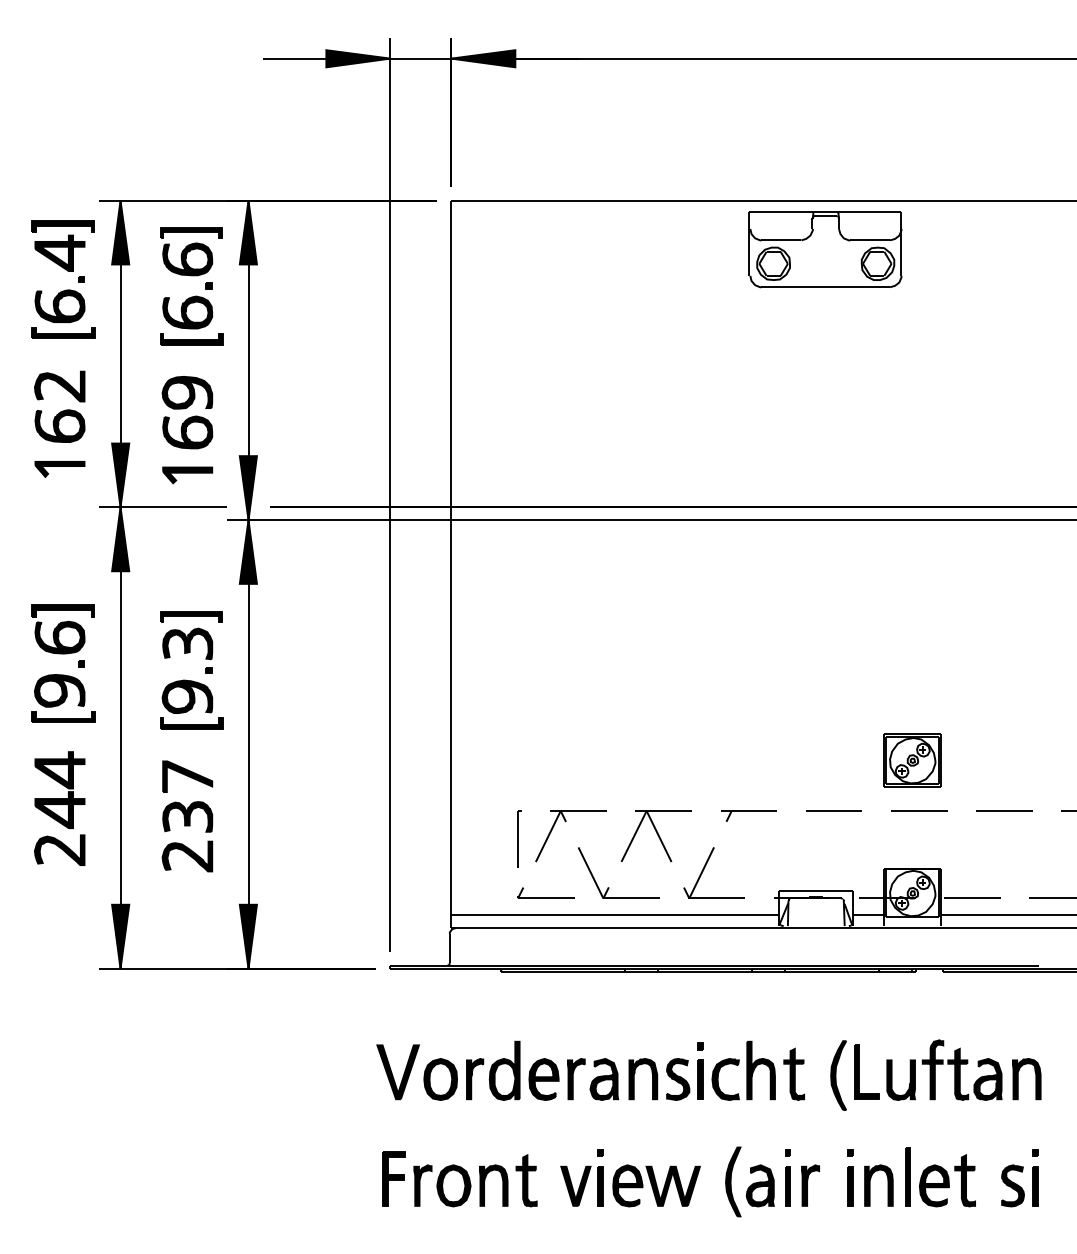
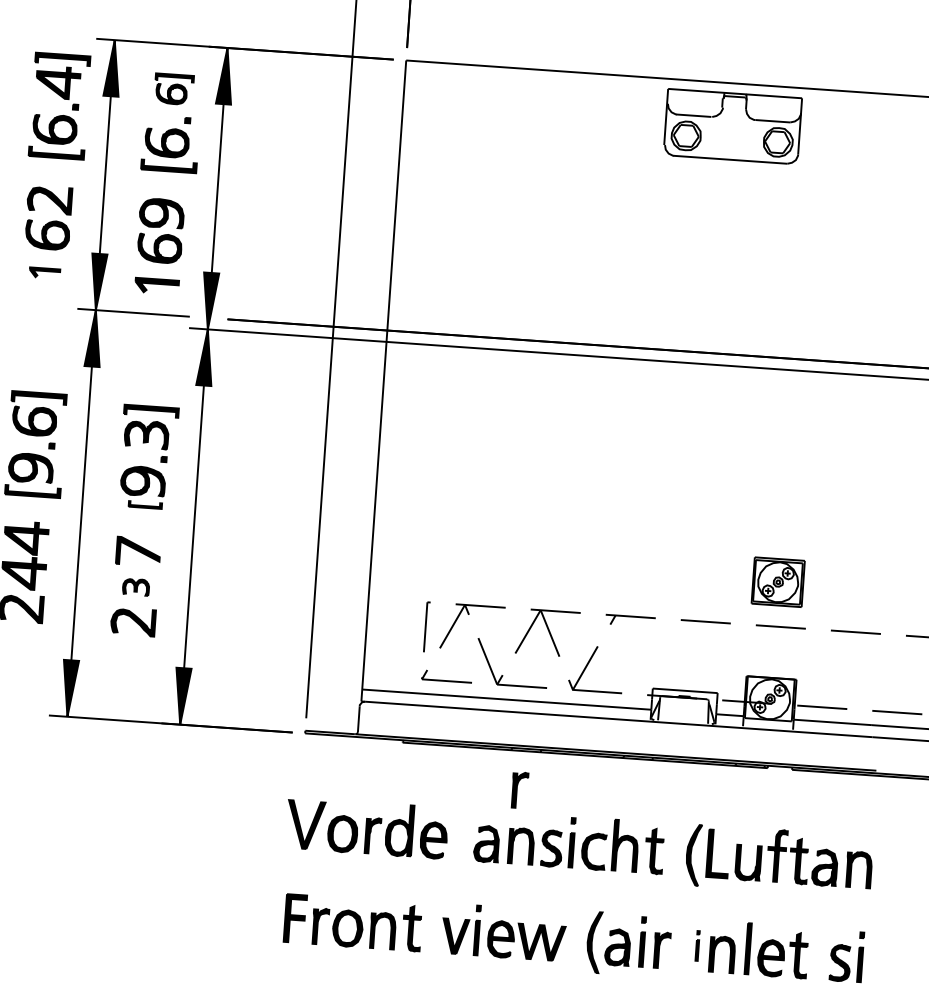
part: (191, 251) -> (174, 89), size x0.7
part: (59, 469) -> (44, 273), size x0.7
part: (191, 723) -> (145, 505), size x0.6
part: (187, 816) -> (135, 586), size x0.6
part: (576, 1079) -> (519, 790), moved
part: (850, 1177) -> (697, 945), size x0.6

